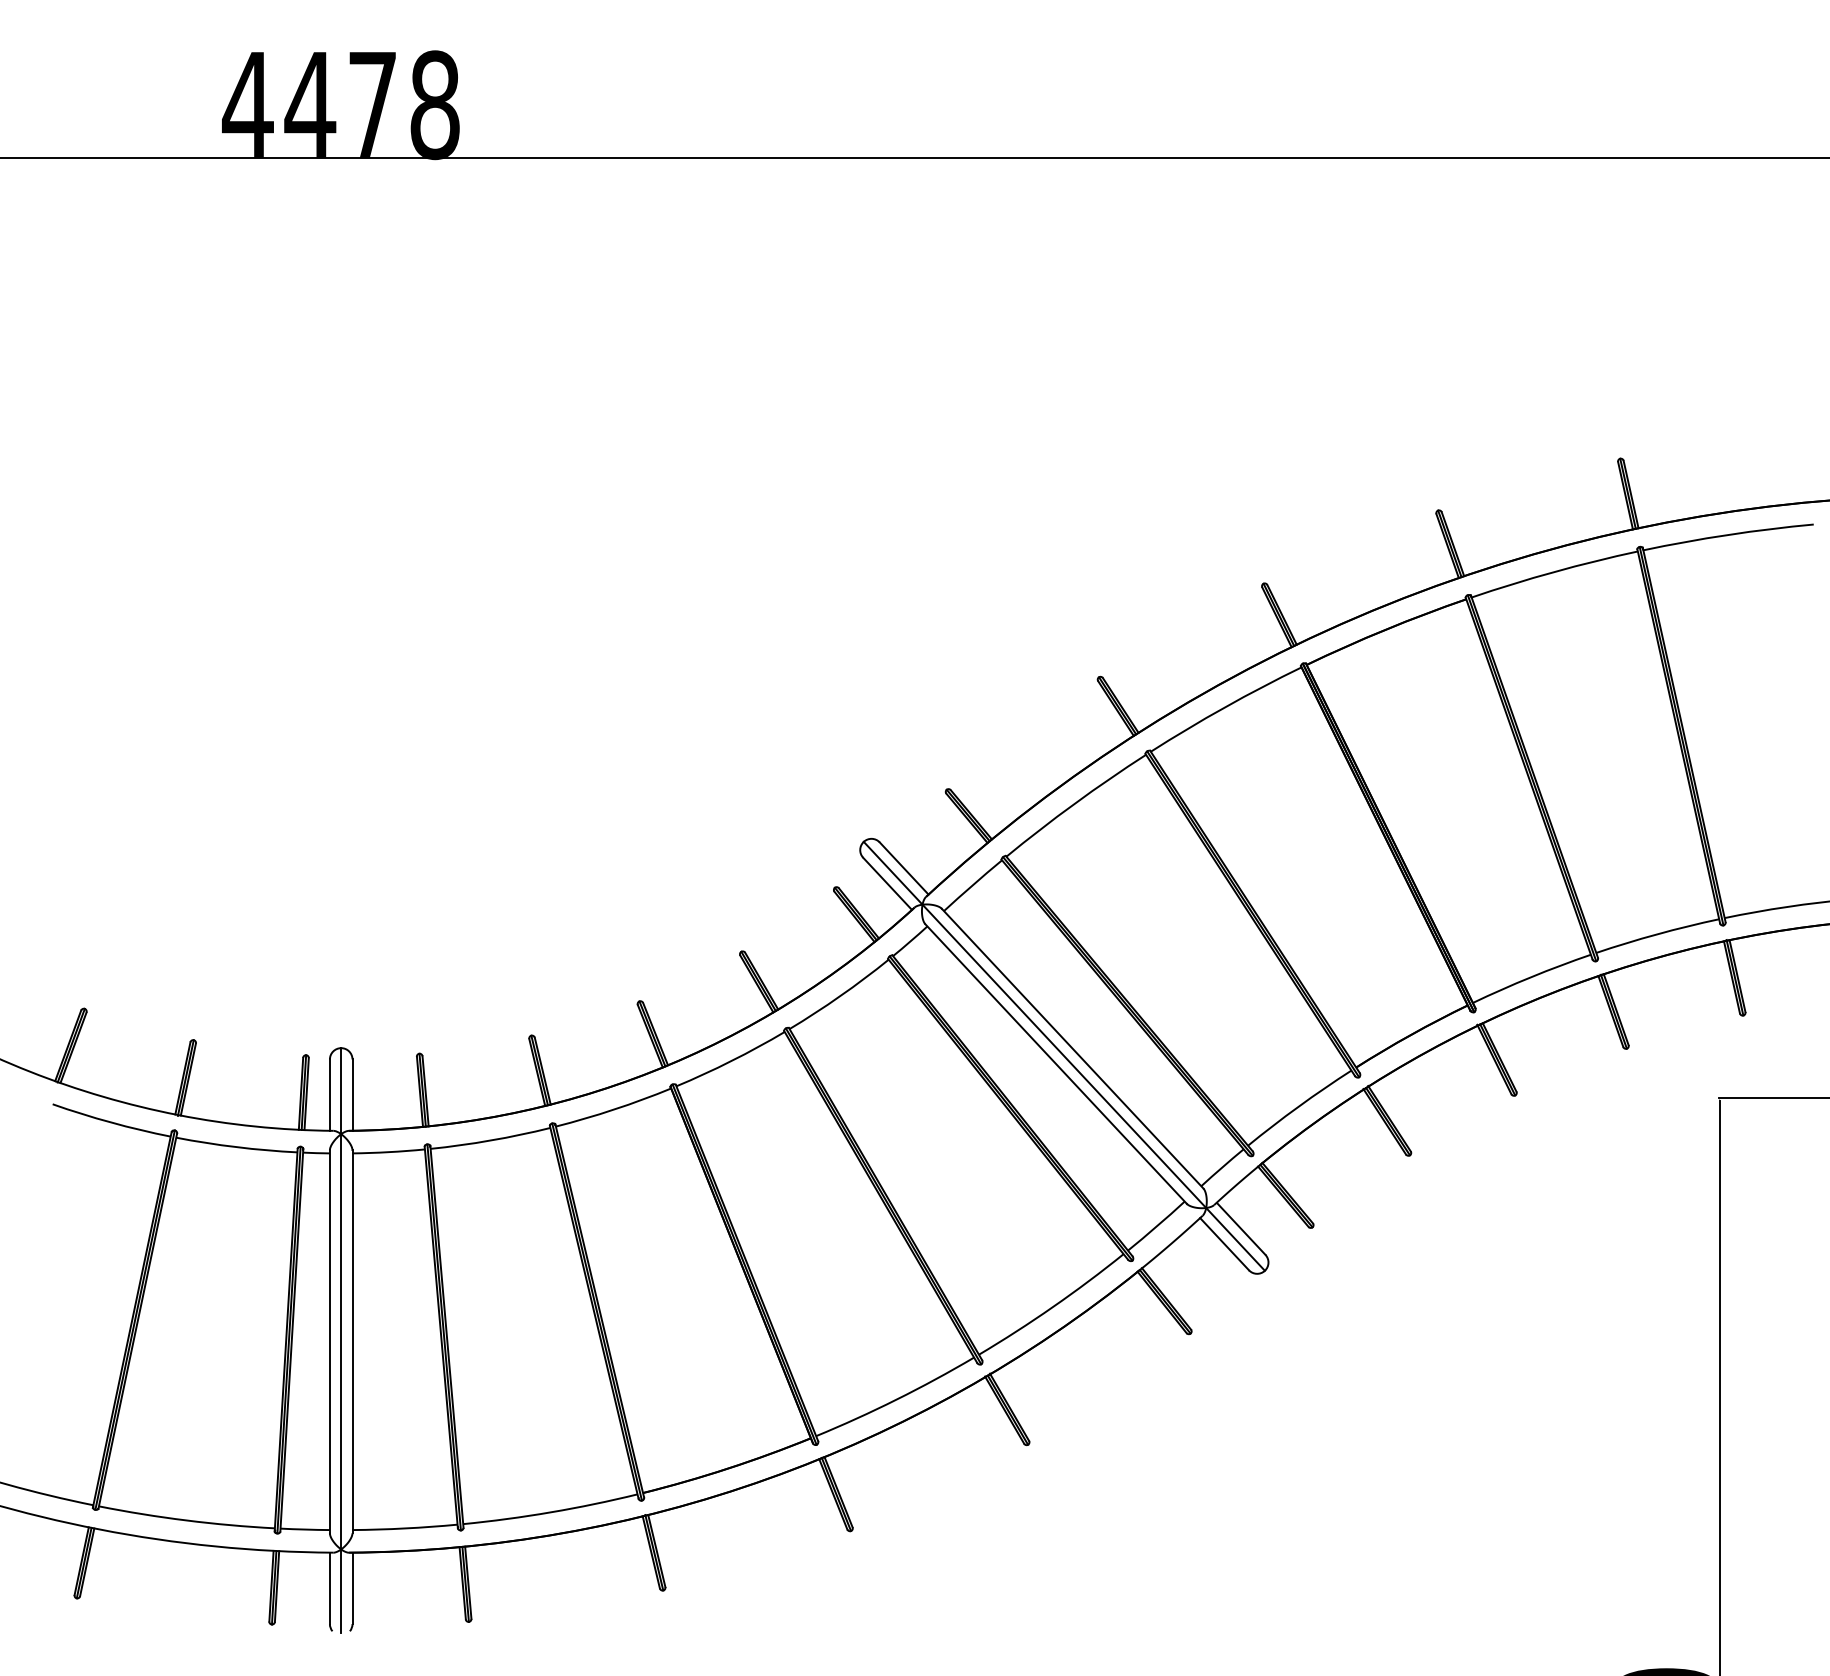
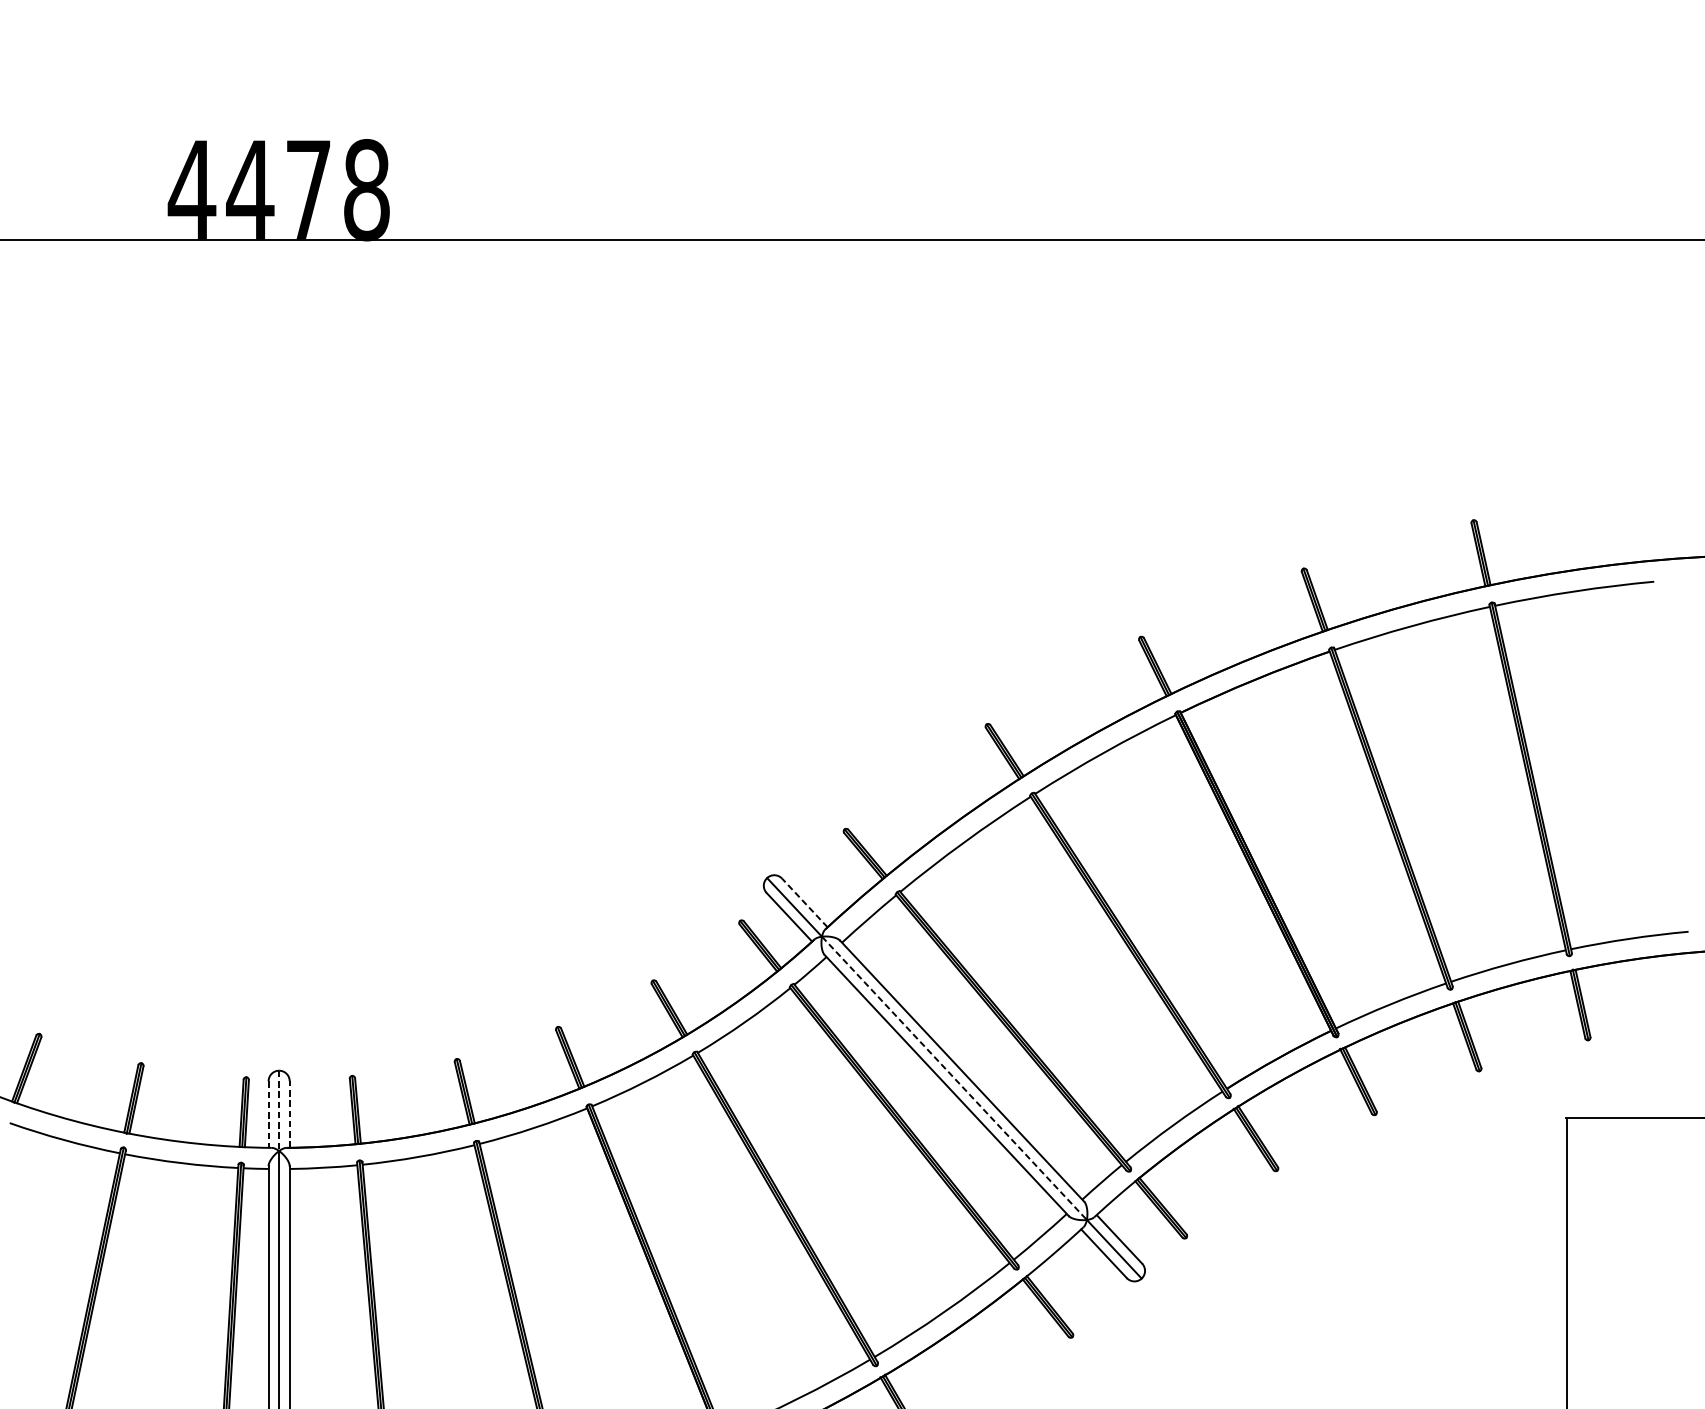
line: (904, 868) -> (805, 902), solid -> dashed
line: (1064, 1056) -> (954, 1078), solid -> dashed
line: (341, 1091) -> (279, 1111), solid -> dashed
line: (329, 1095) -> (268, 1114), solid -> dashed
line: (352, 1095) -> (289, 1114), solid -> dashed

